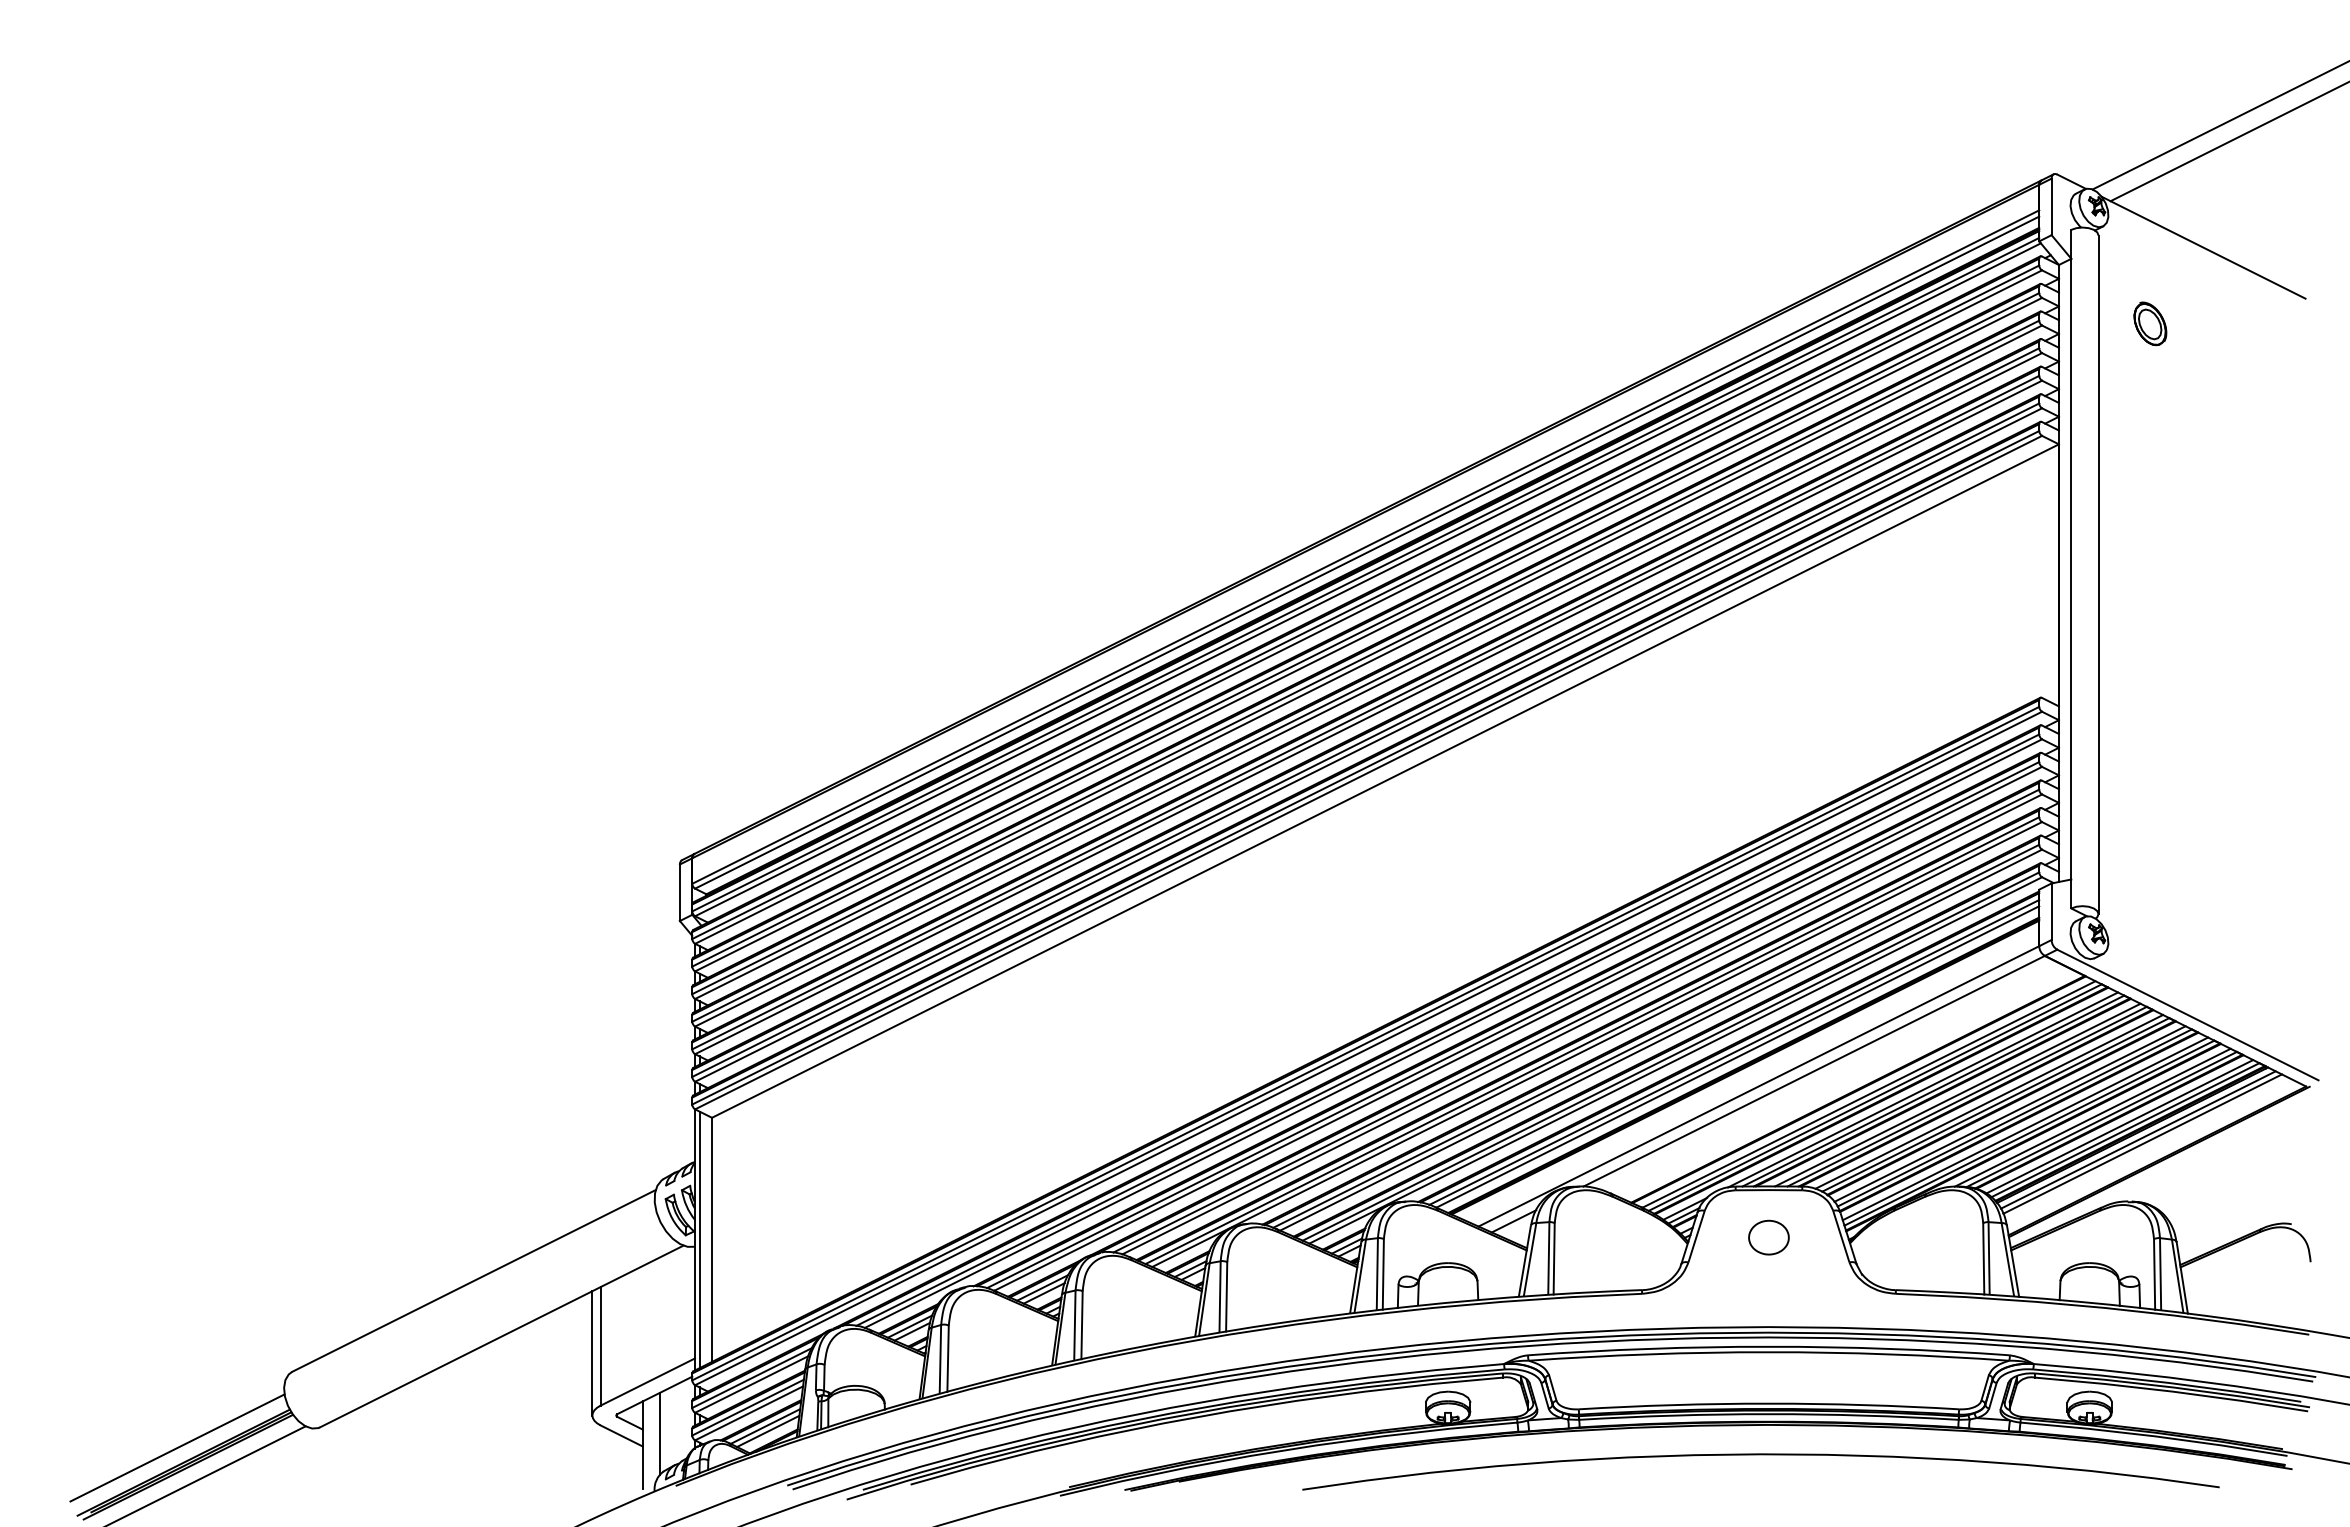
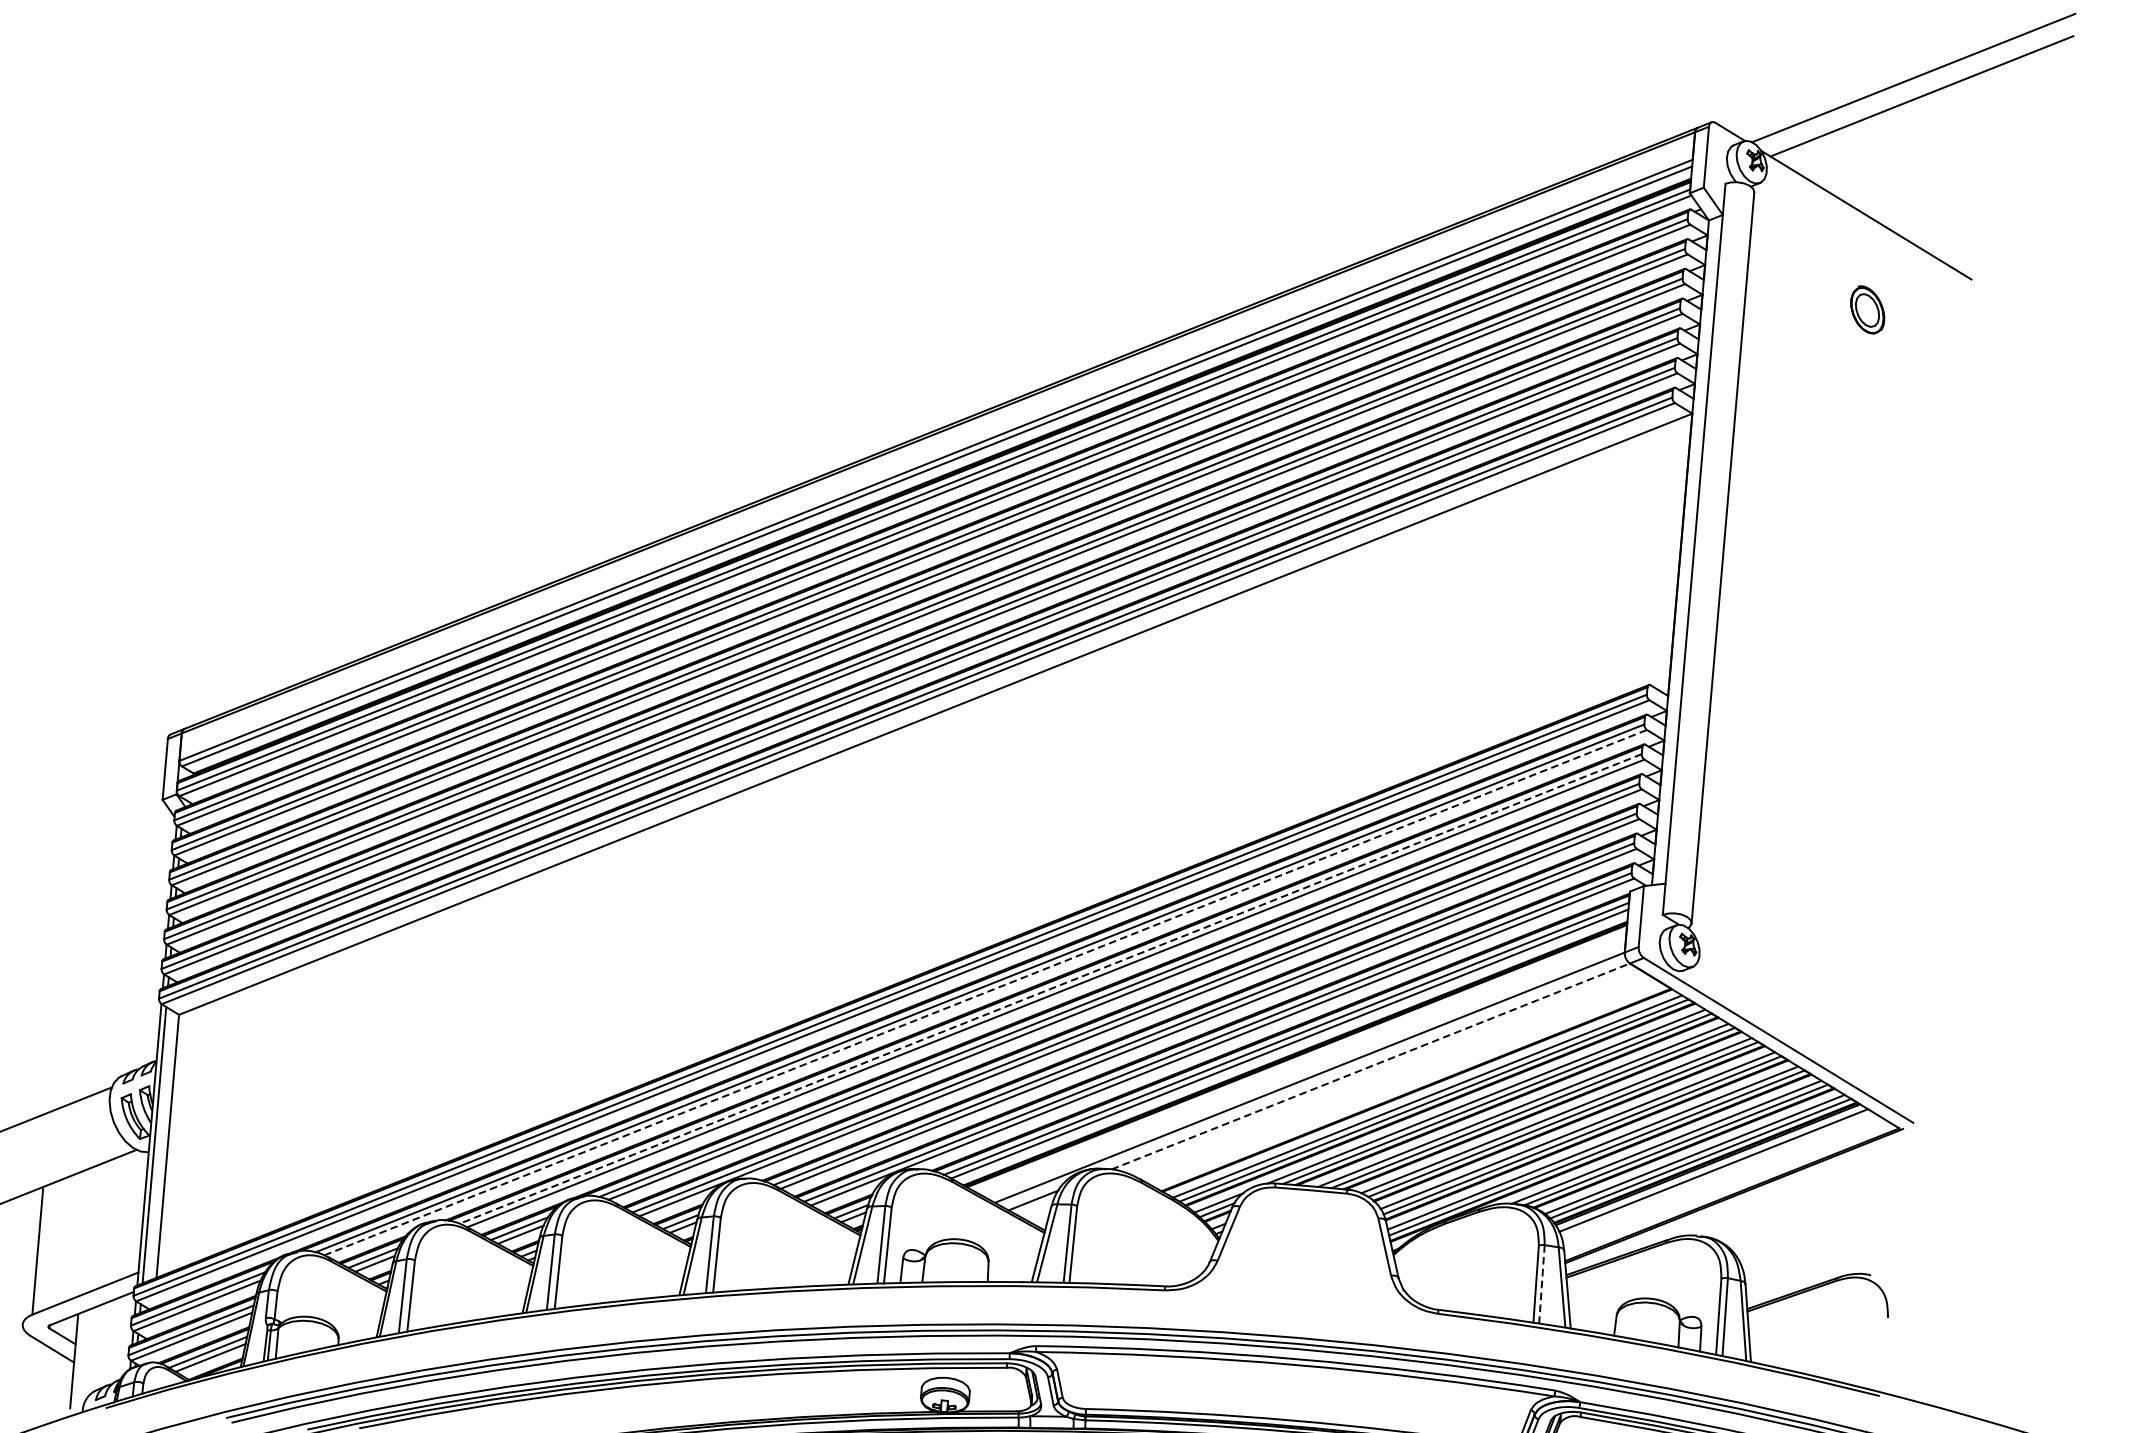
part: (2150, 323) -> (1867, 309), moved
line: (1512, 1025) -> (1049, 989), solid -> dashed
line: (1453, 1033) -> (985, 992), solid -> dashed
line: (1814, 1071) -> (1371, 1066), solid -> dashed
line: (2142, 1143) -> (1717, 1174), removed
part: (1768, 1237) -> (1306, 1241), removed
line: (1989, 1258) -> (1542, 1284), solid -> dashed
line: (592, 1353) -> (28, 1257), removed
line: (659, 1433) -> (93, 1350), removed

